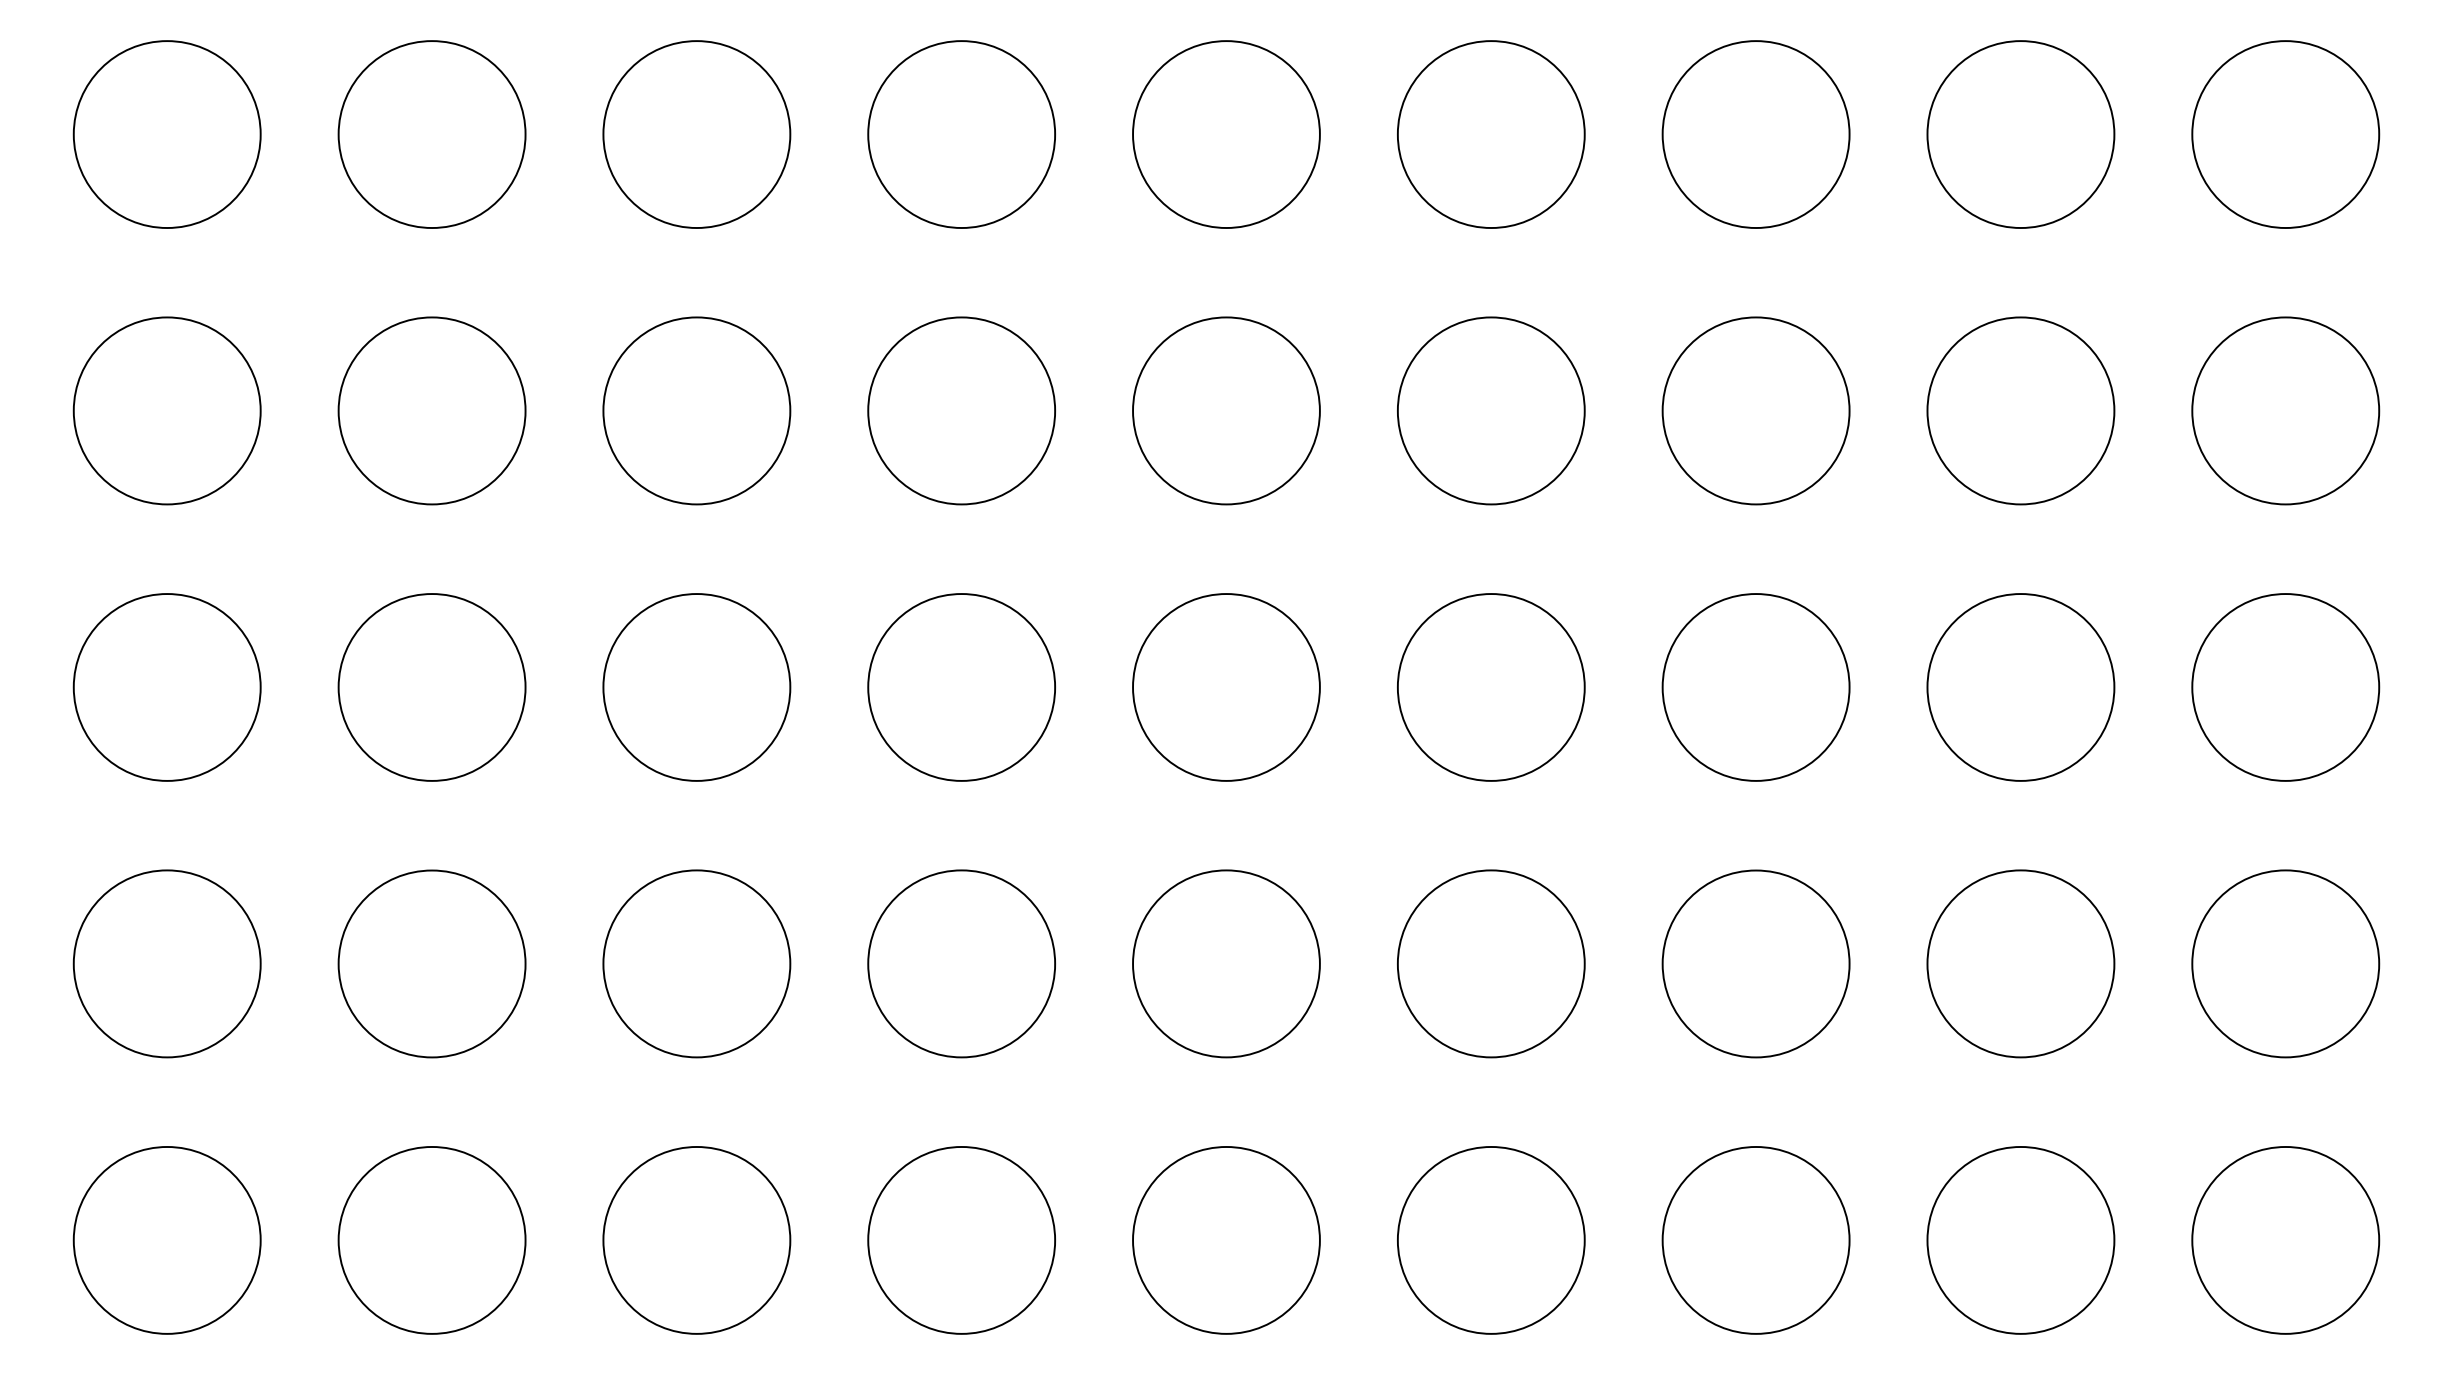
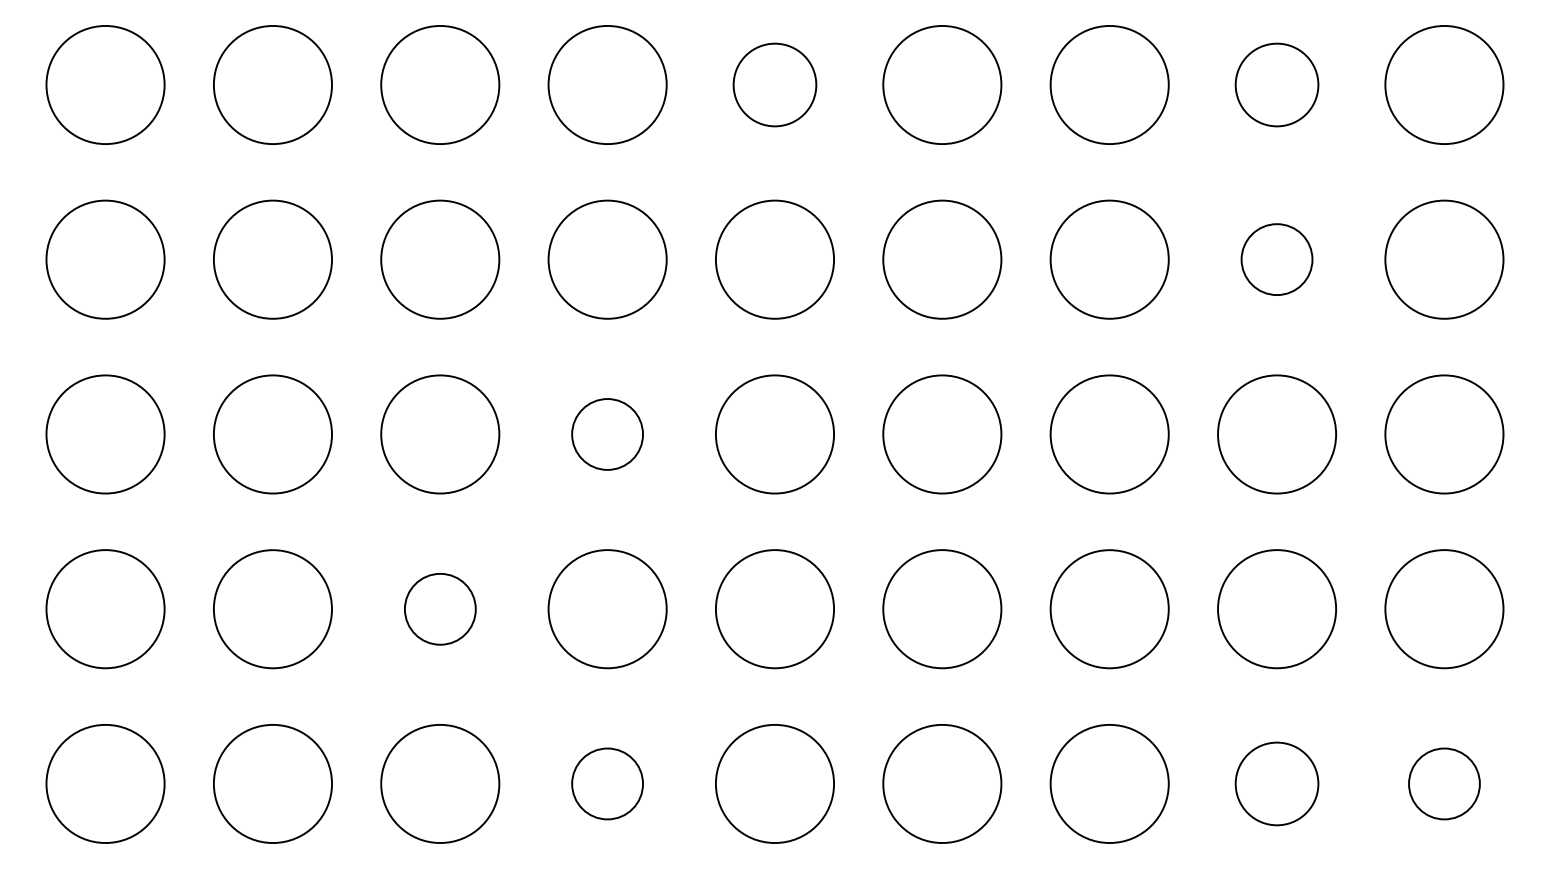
part: (1225, 133) -> (774, 84), size x0.7
part: (2020, 133) -> (1276, 84), size x0.7
part: (2020, 410) -> (1276, 259), size x0.6
part: (961, 687) -> (607, 434), size x0.6
part: (697, 964) -> (440, 609), size x0.6
part: (961, 1239) -> (607, 783), size x0.6
part: (2020, 1239) -> (1276, 783), size x0.7
part: (2285, 1239) -> (1444, 783), size x0.6

